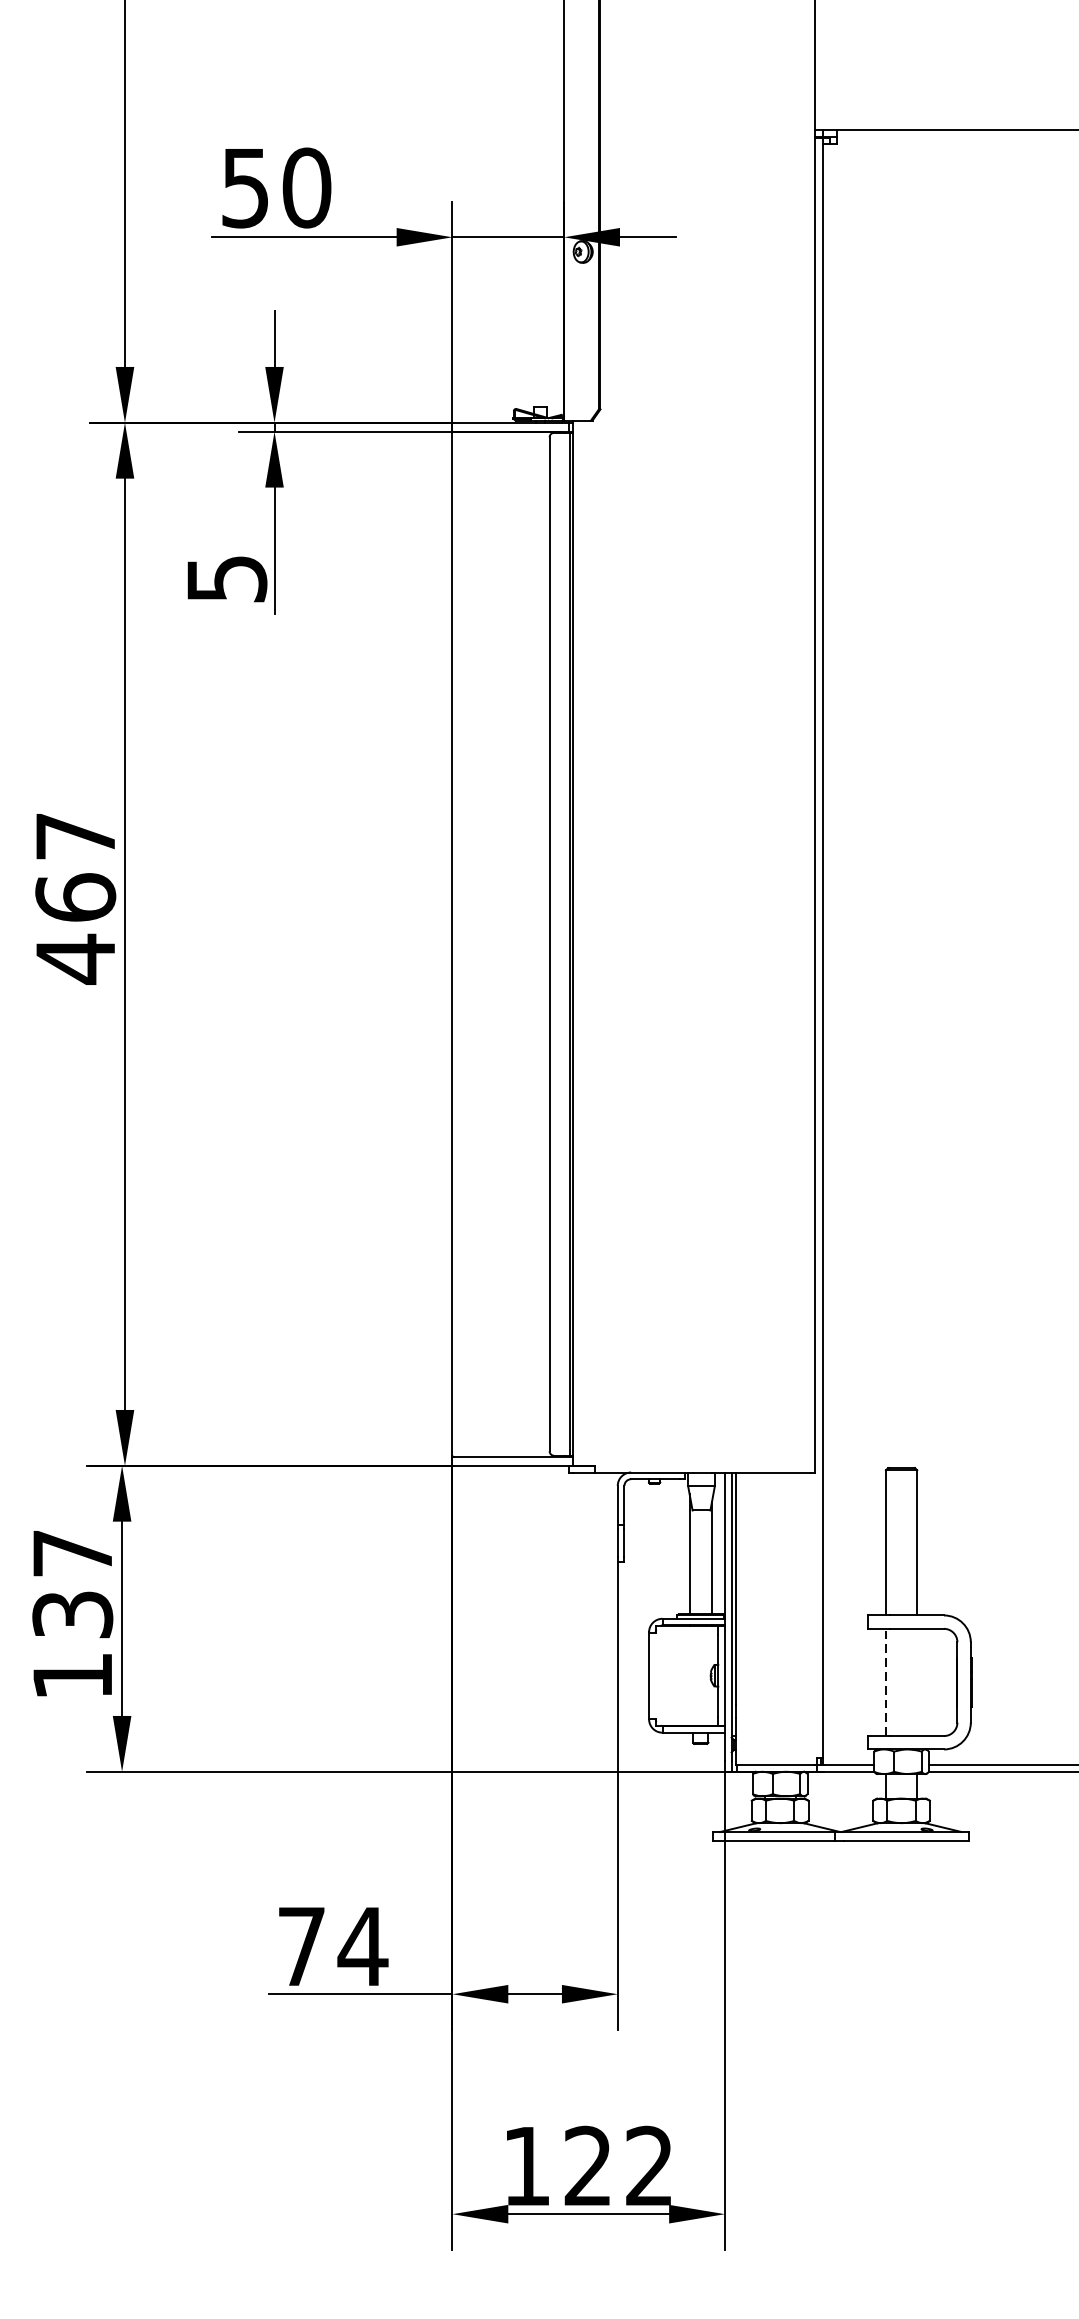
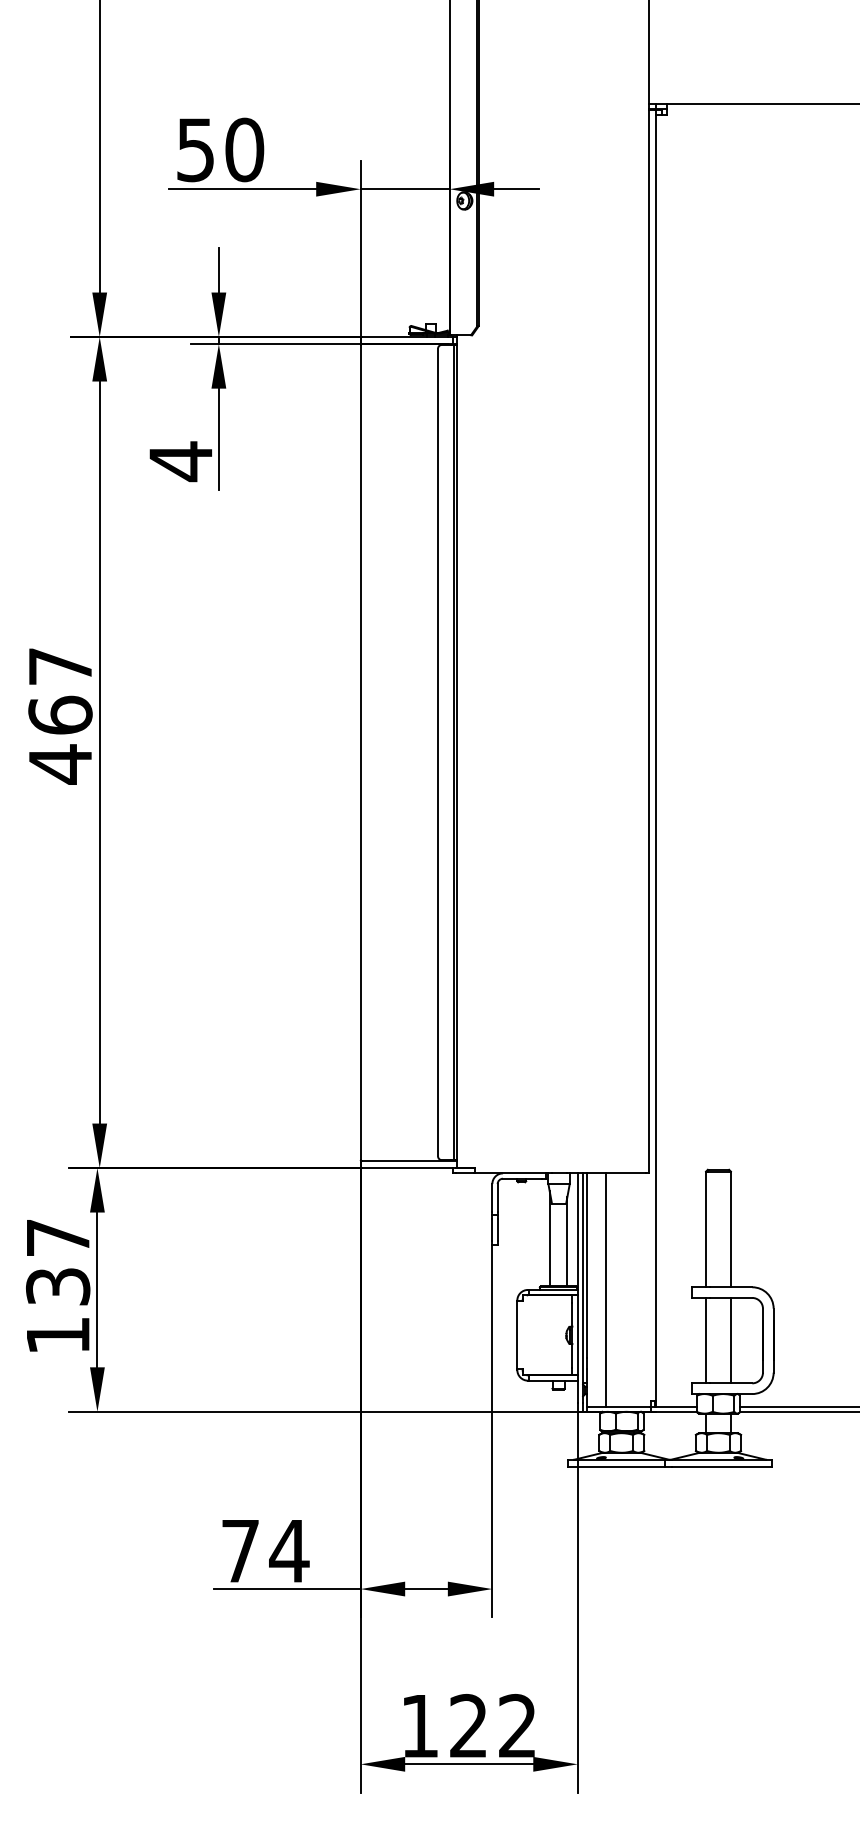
text: (227, 579) -> (181, 461), 5 -> 4
line: (759, 1618) -> (605, 1289), added
line: (886, 1682) -> (706, 1340), dashed -> solid
line: (916, 1682) -> (730, 1340), added

